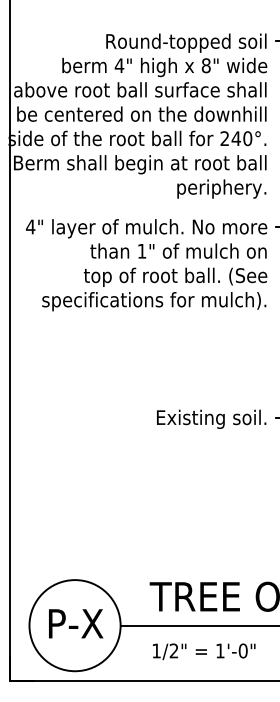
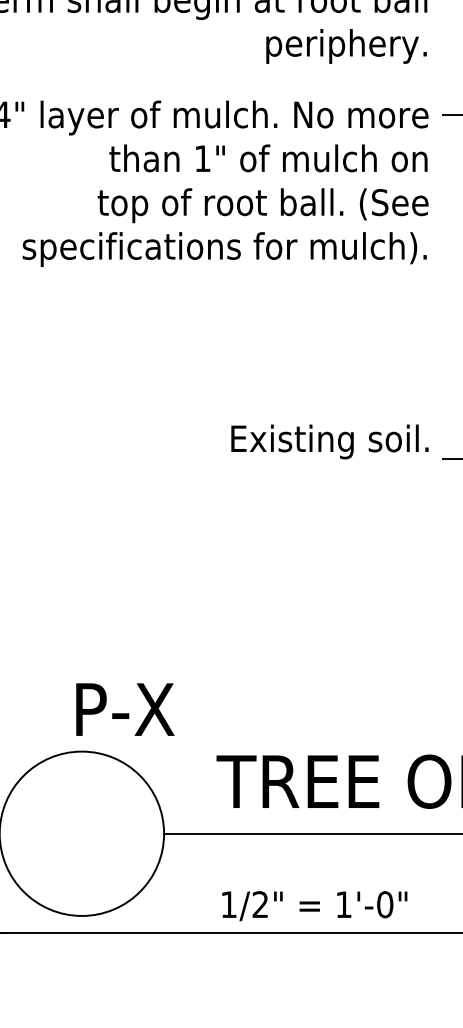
text: (211, 418) -> (329, 440), moved
text: (76, 623) -> (125, 709), moved
text: (204, 651) -> (315, 905), moved

